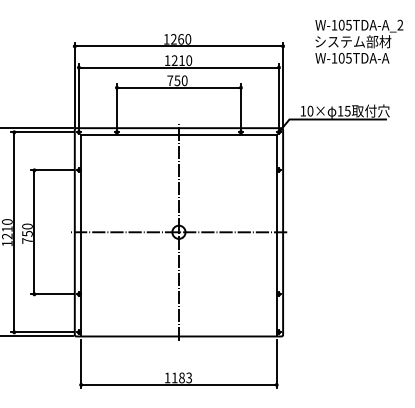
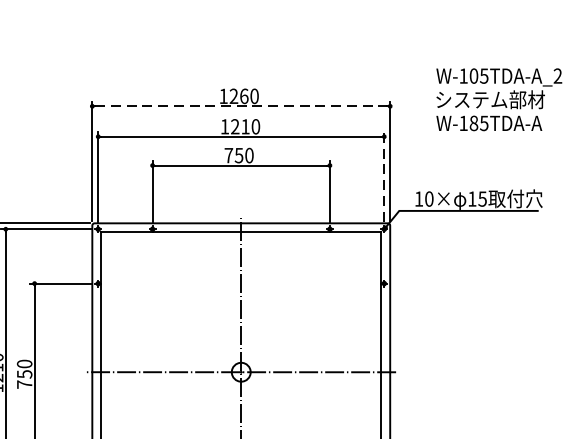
line: (179, 46) -> (242, 106), solid -> dashed
text: (341, 58) -> (473, 123), W-105TDA-A -> W-185TDA-A
line: (278, 95) -> (383, 176), solid -> dashed

